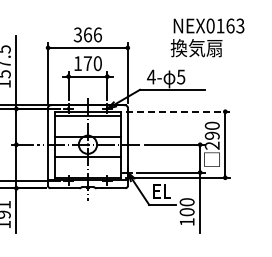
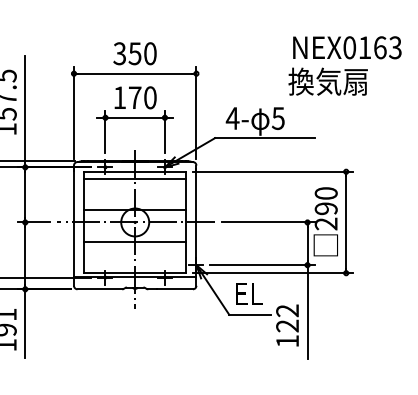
text: (92, 34) -> (142, 53), 366 -> 350
text: (207, 37) -> (344, 65), moved
line: (178, 111) -> (274, 171), dashed -> solid
text: (186, 207) -> (286, 318), 100 -> 122

